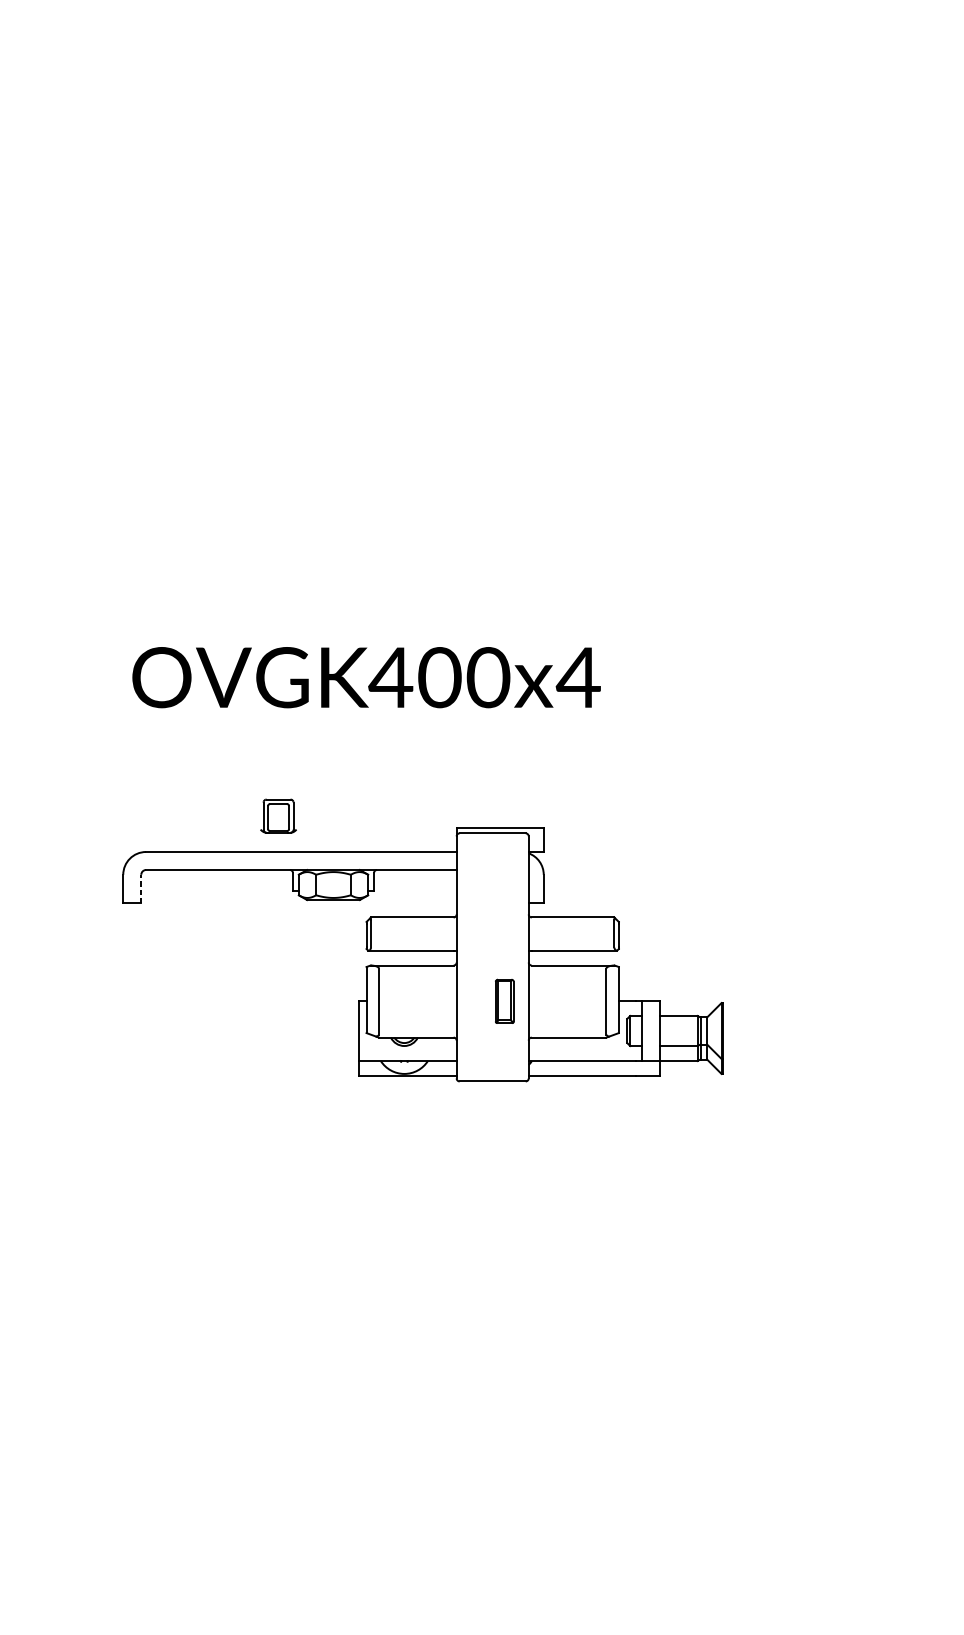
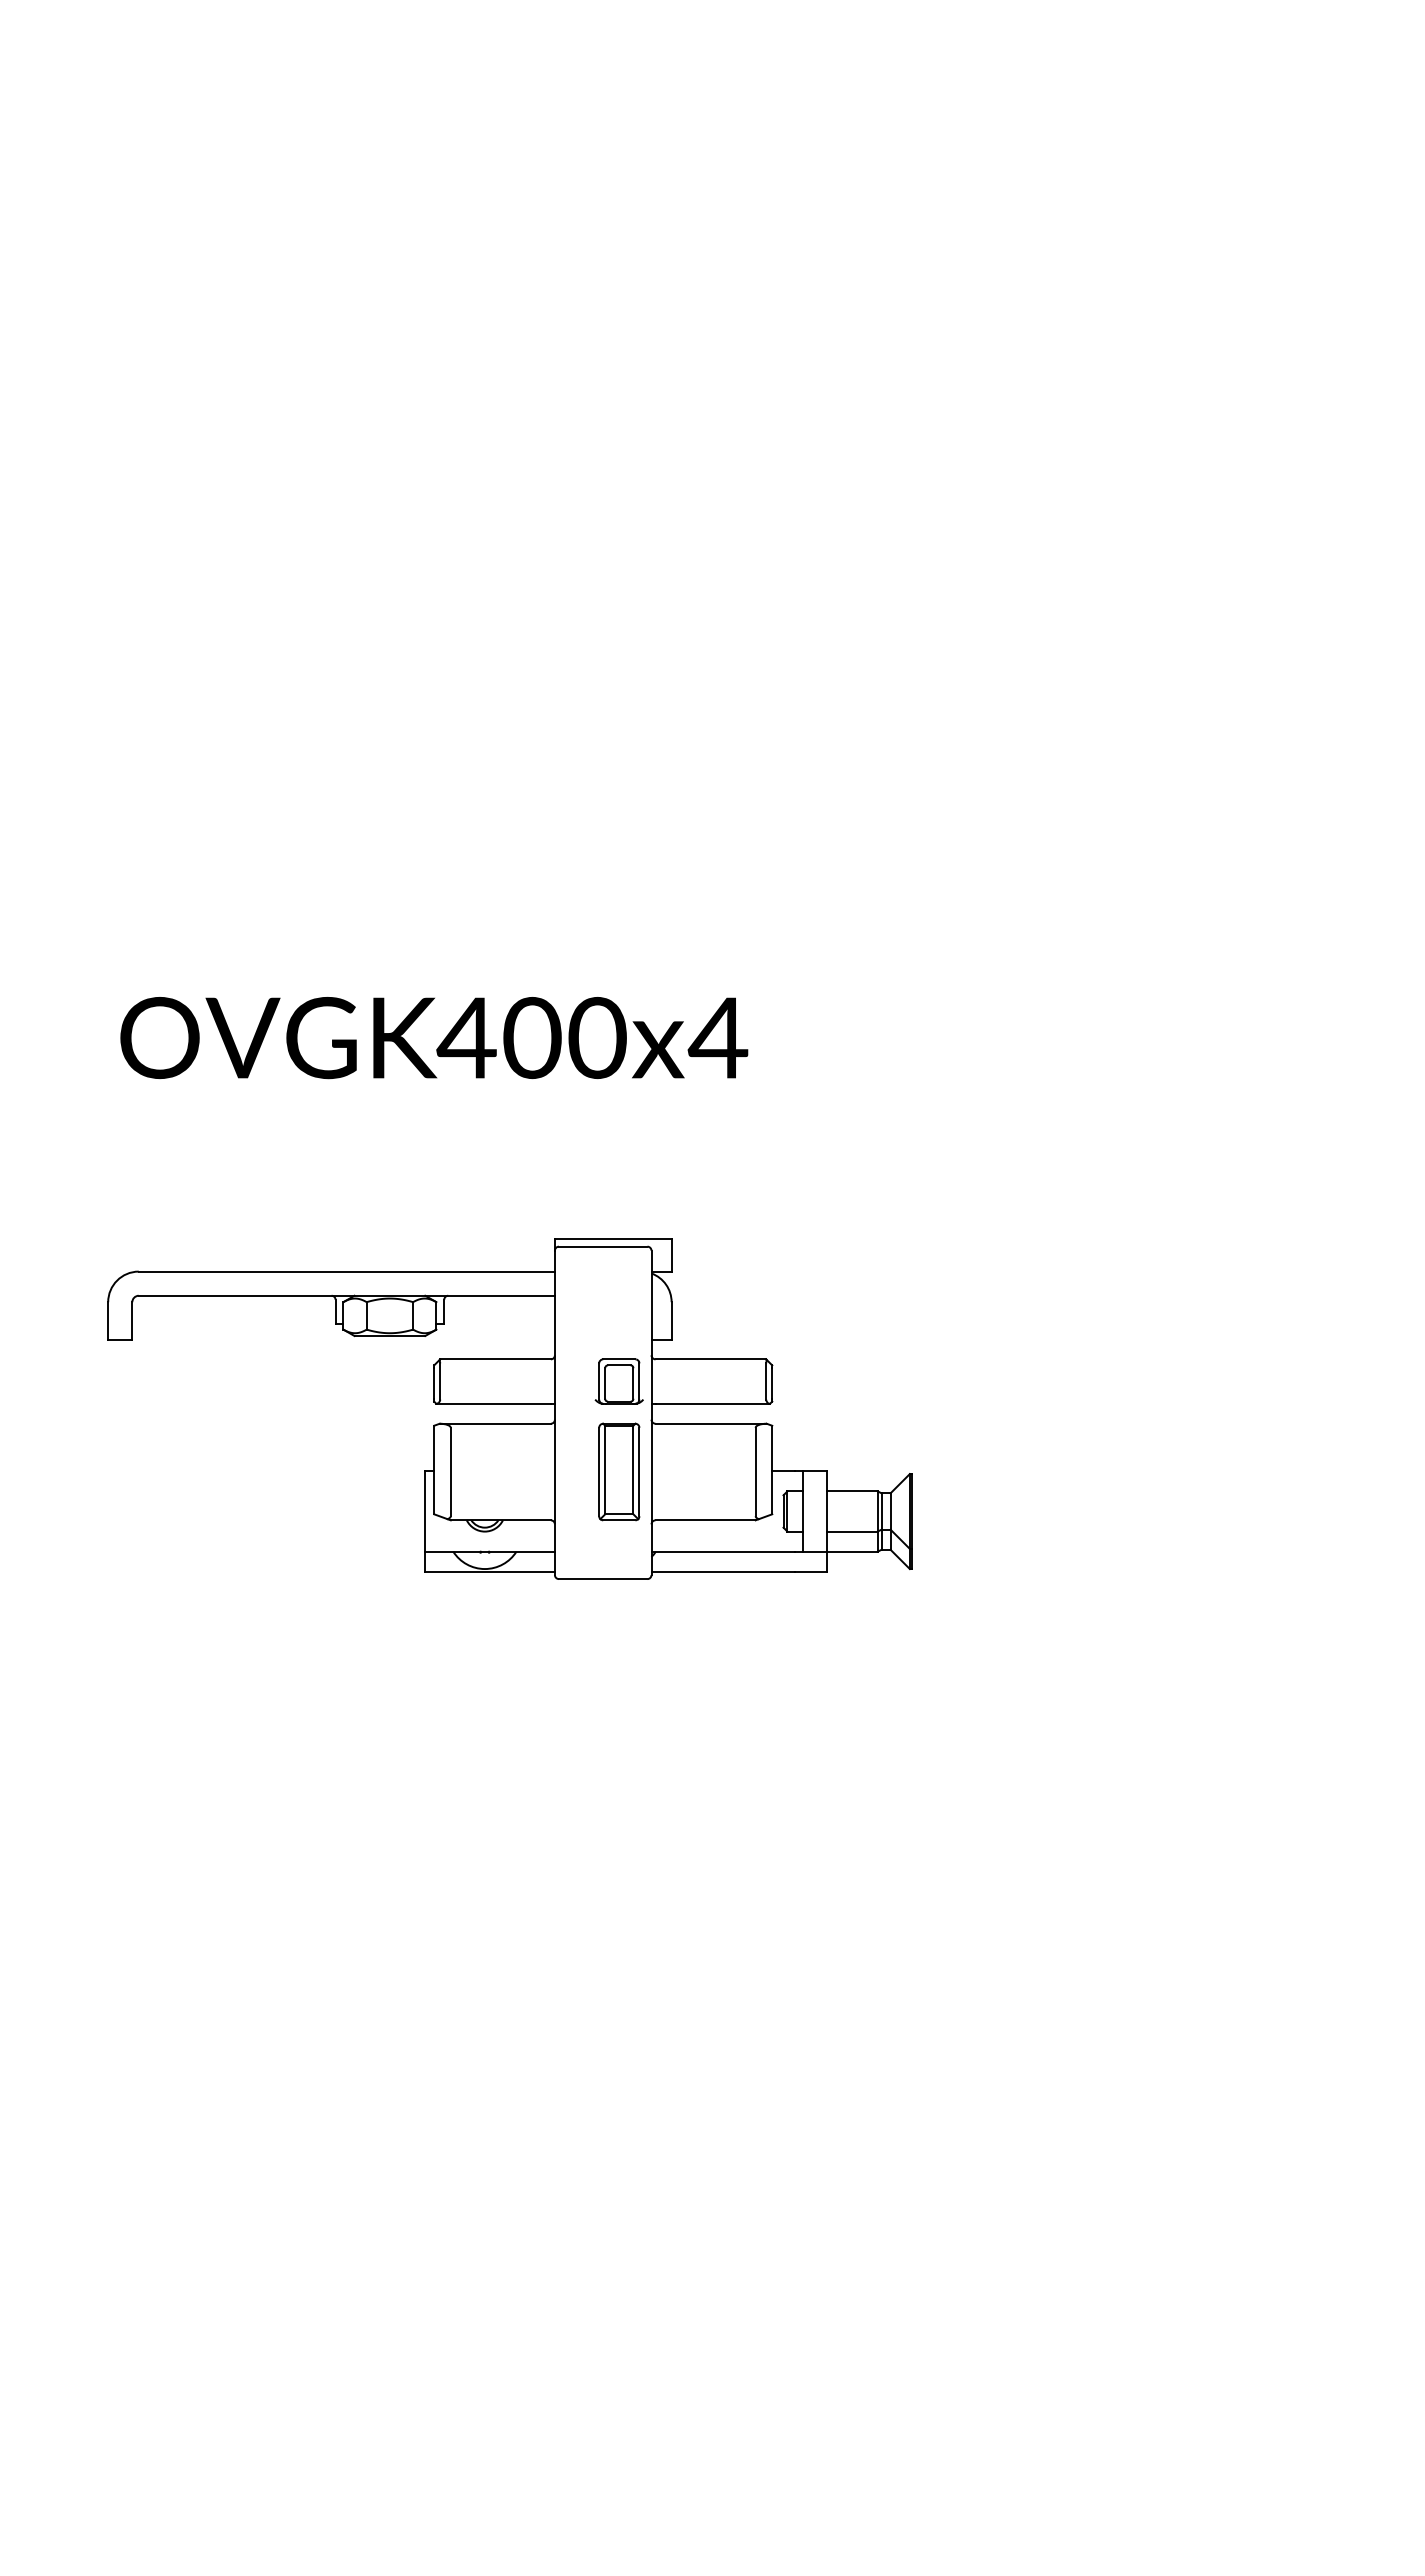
part: (277, 816) -> (618, 1381), moved
line: (141, 889) -> (132, 1321), dashed -> solid
part: (504, 1001) -> (619, 1471), size x1.67

